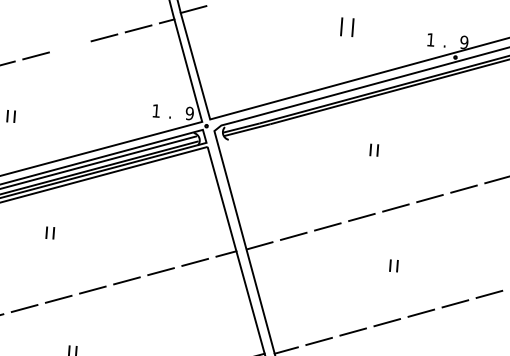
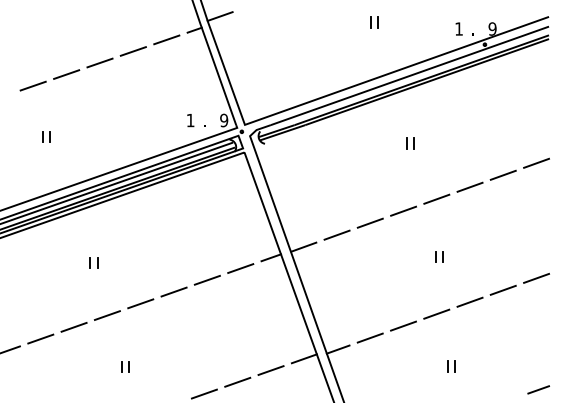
part: (347, 27) -> (374, 22), size x0.62
line: (69, 46) -> (99, 62), added
part: (49, 232) -> (93, 262), moved

